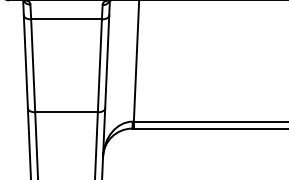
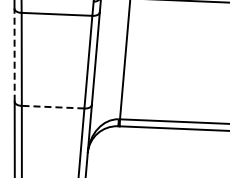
line: (25, 61) -> (14, 54), solid -> dashed
line: (66, 112) -> (53, 107), solid -> dashed

